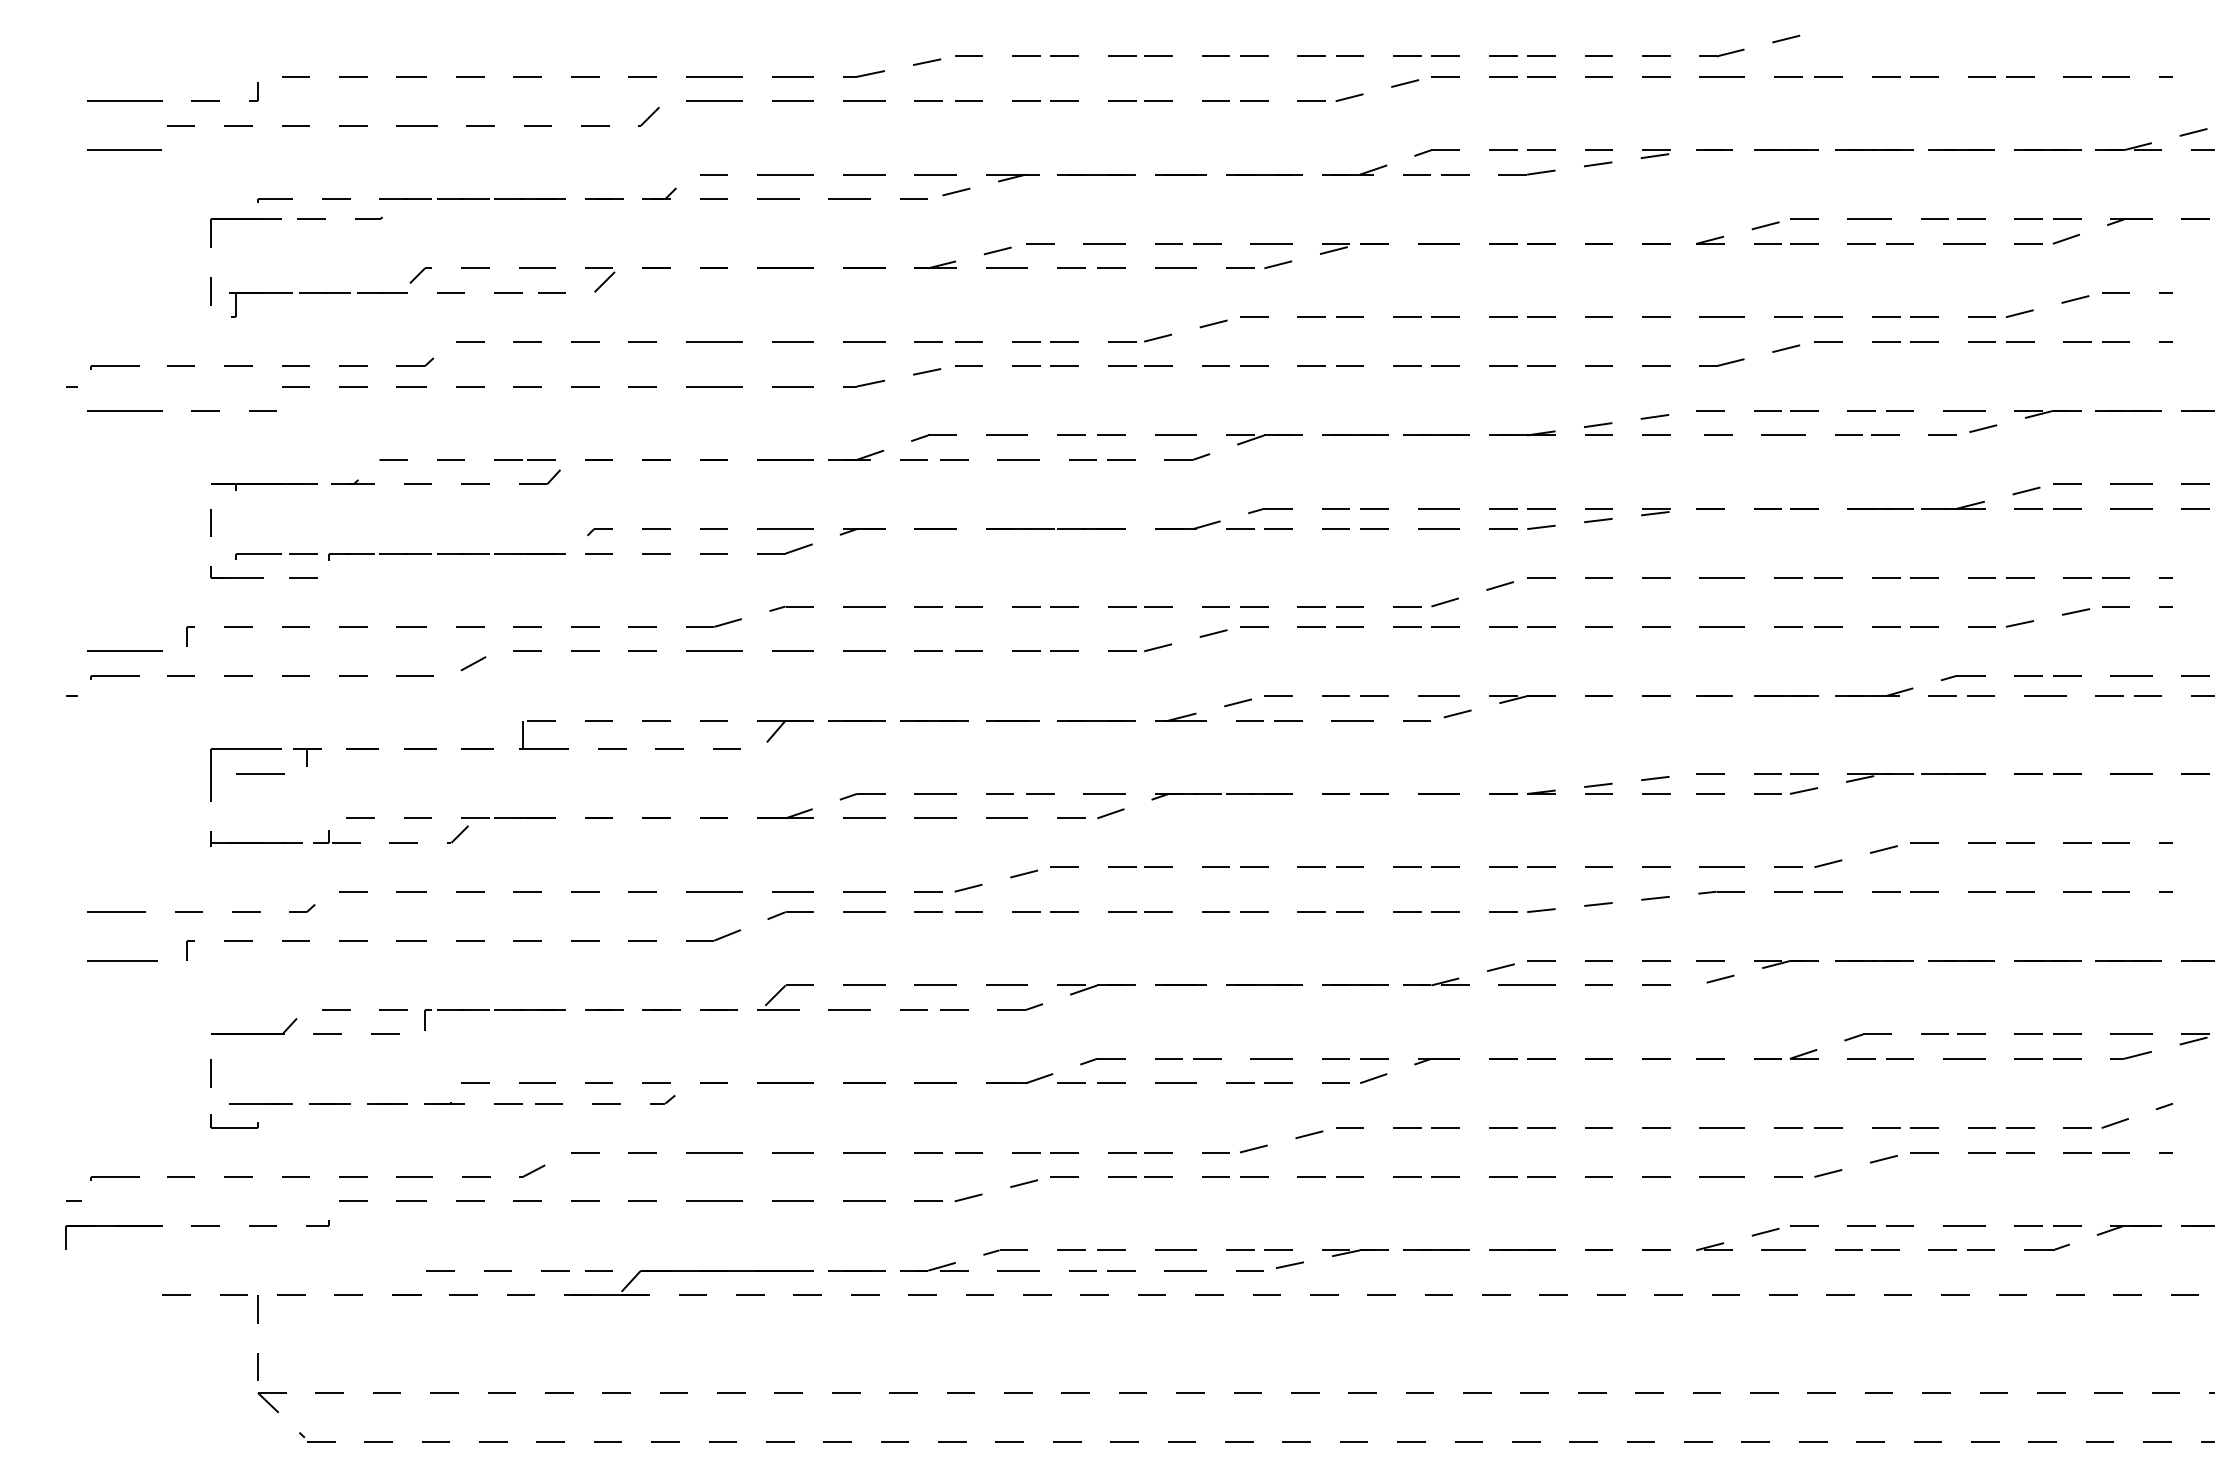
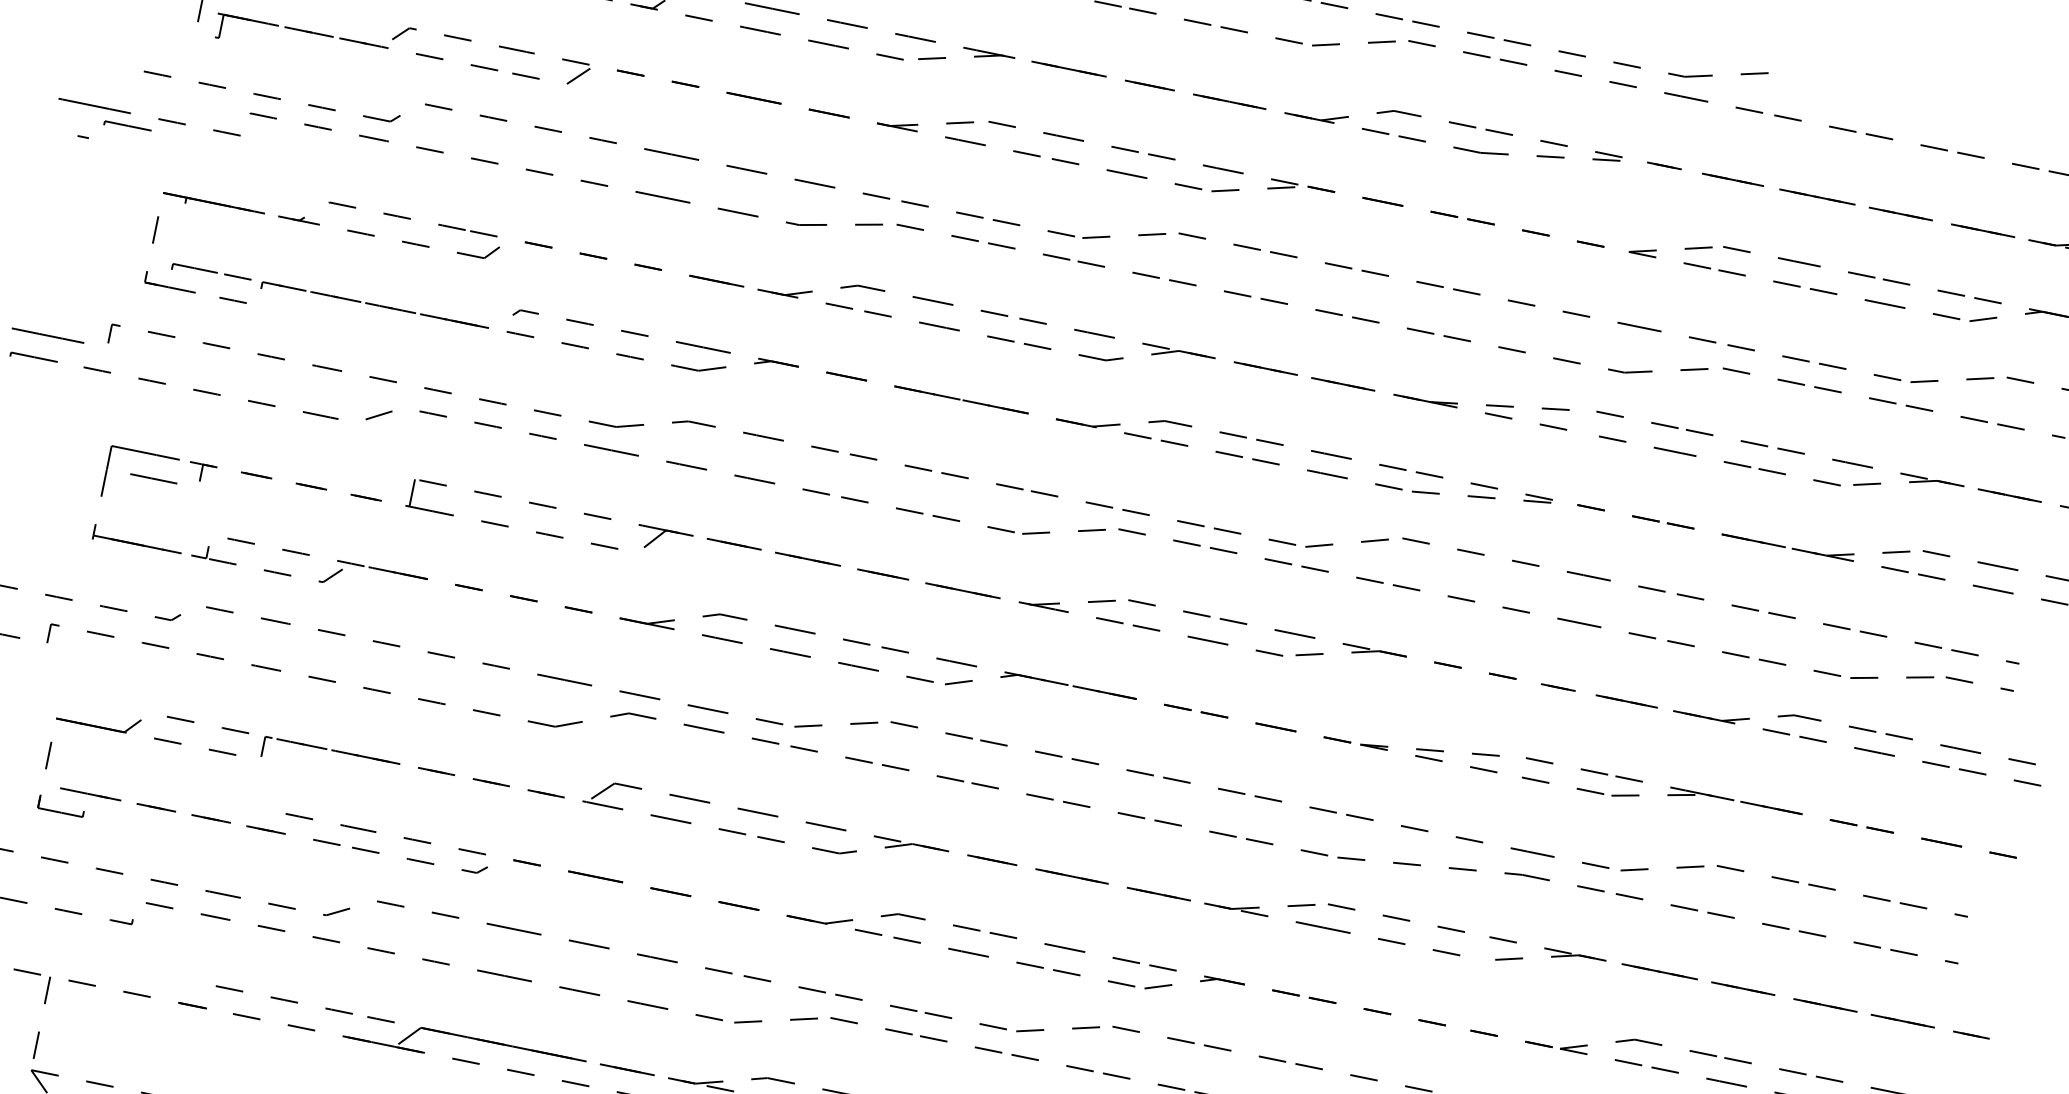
part: (102, 366) -> (115, 123), moved

